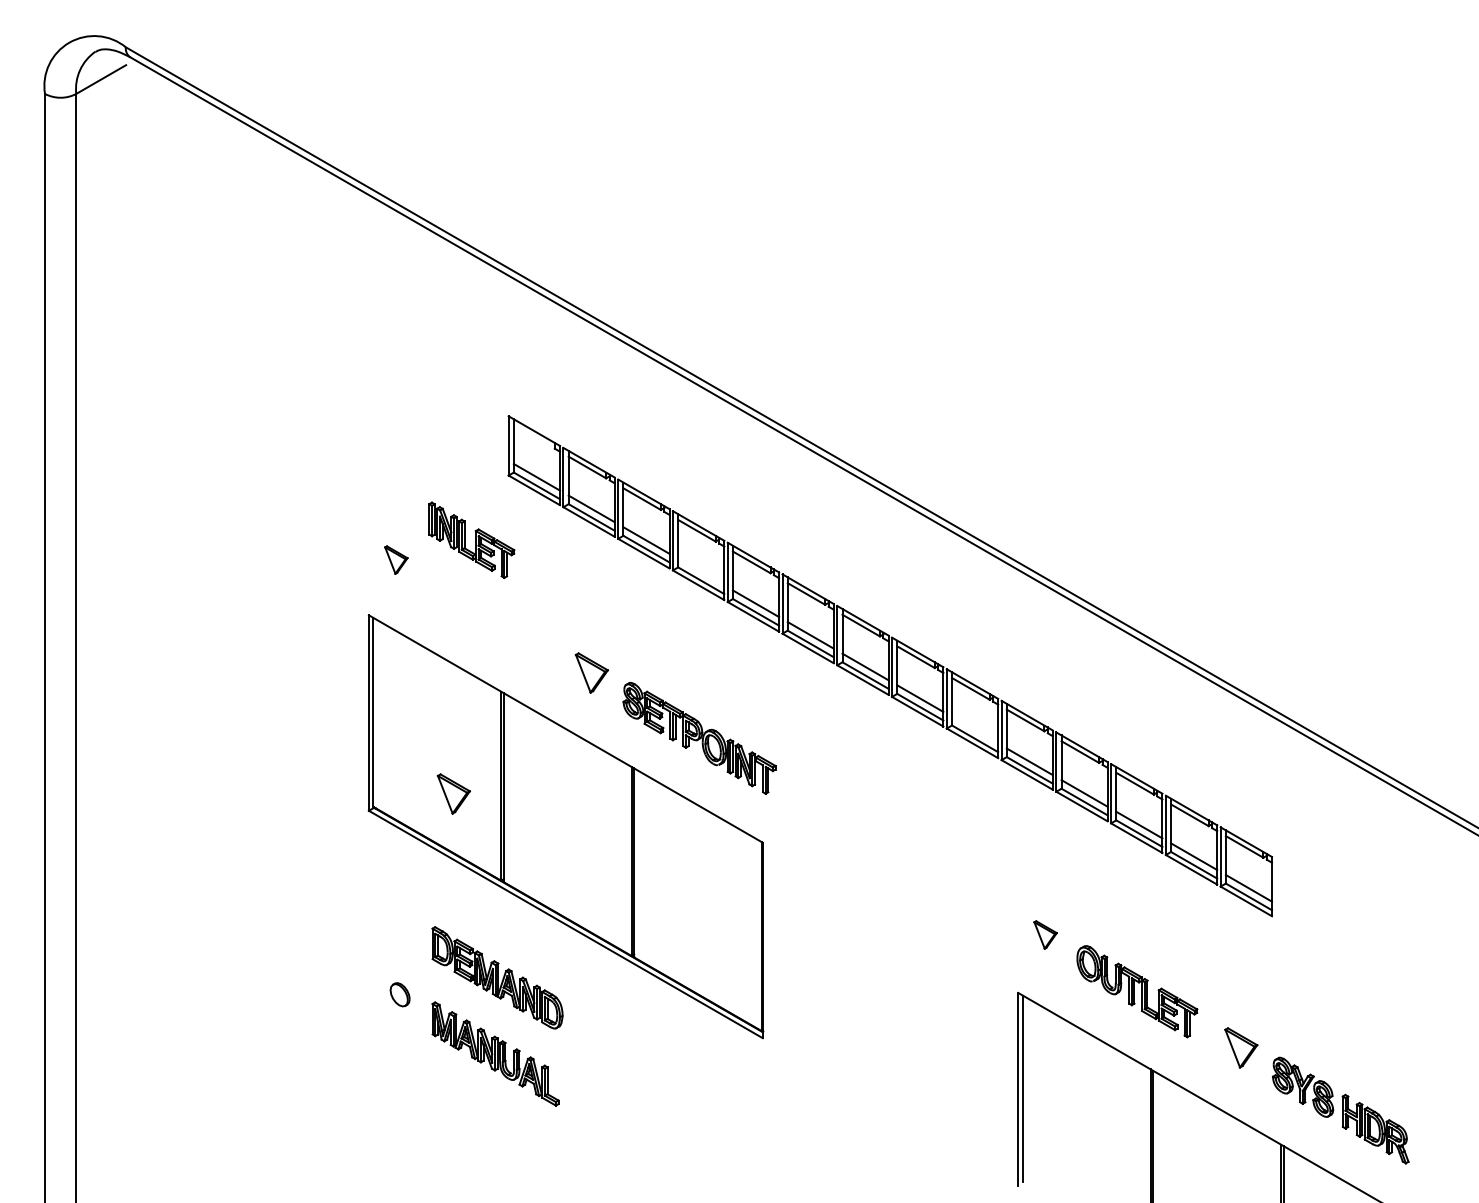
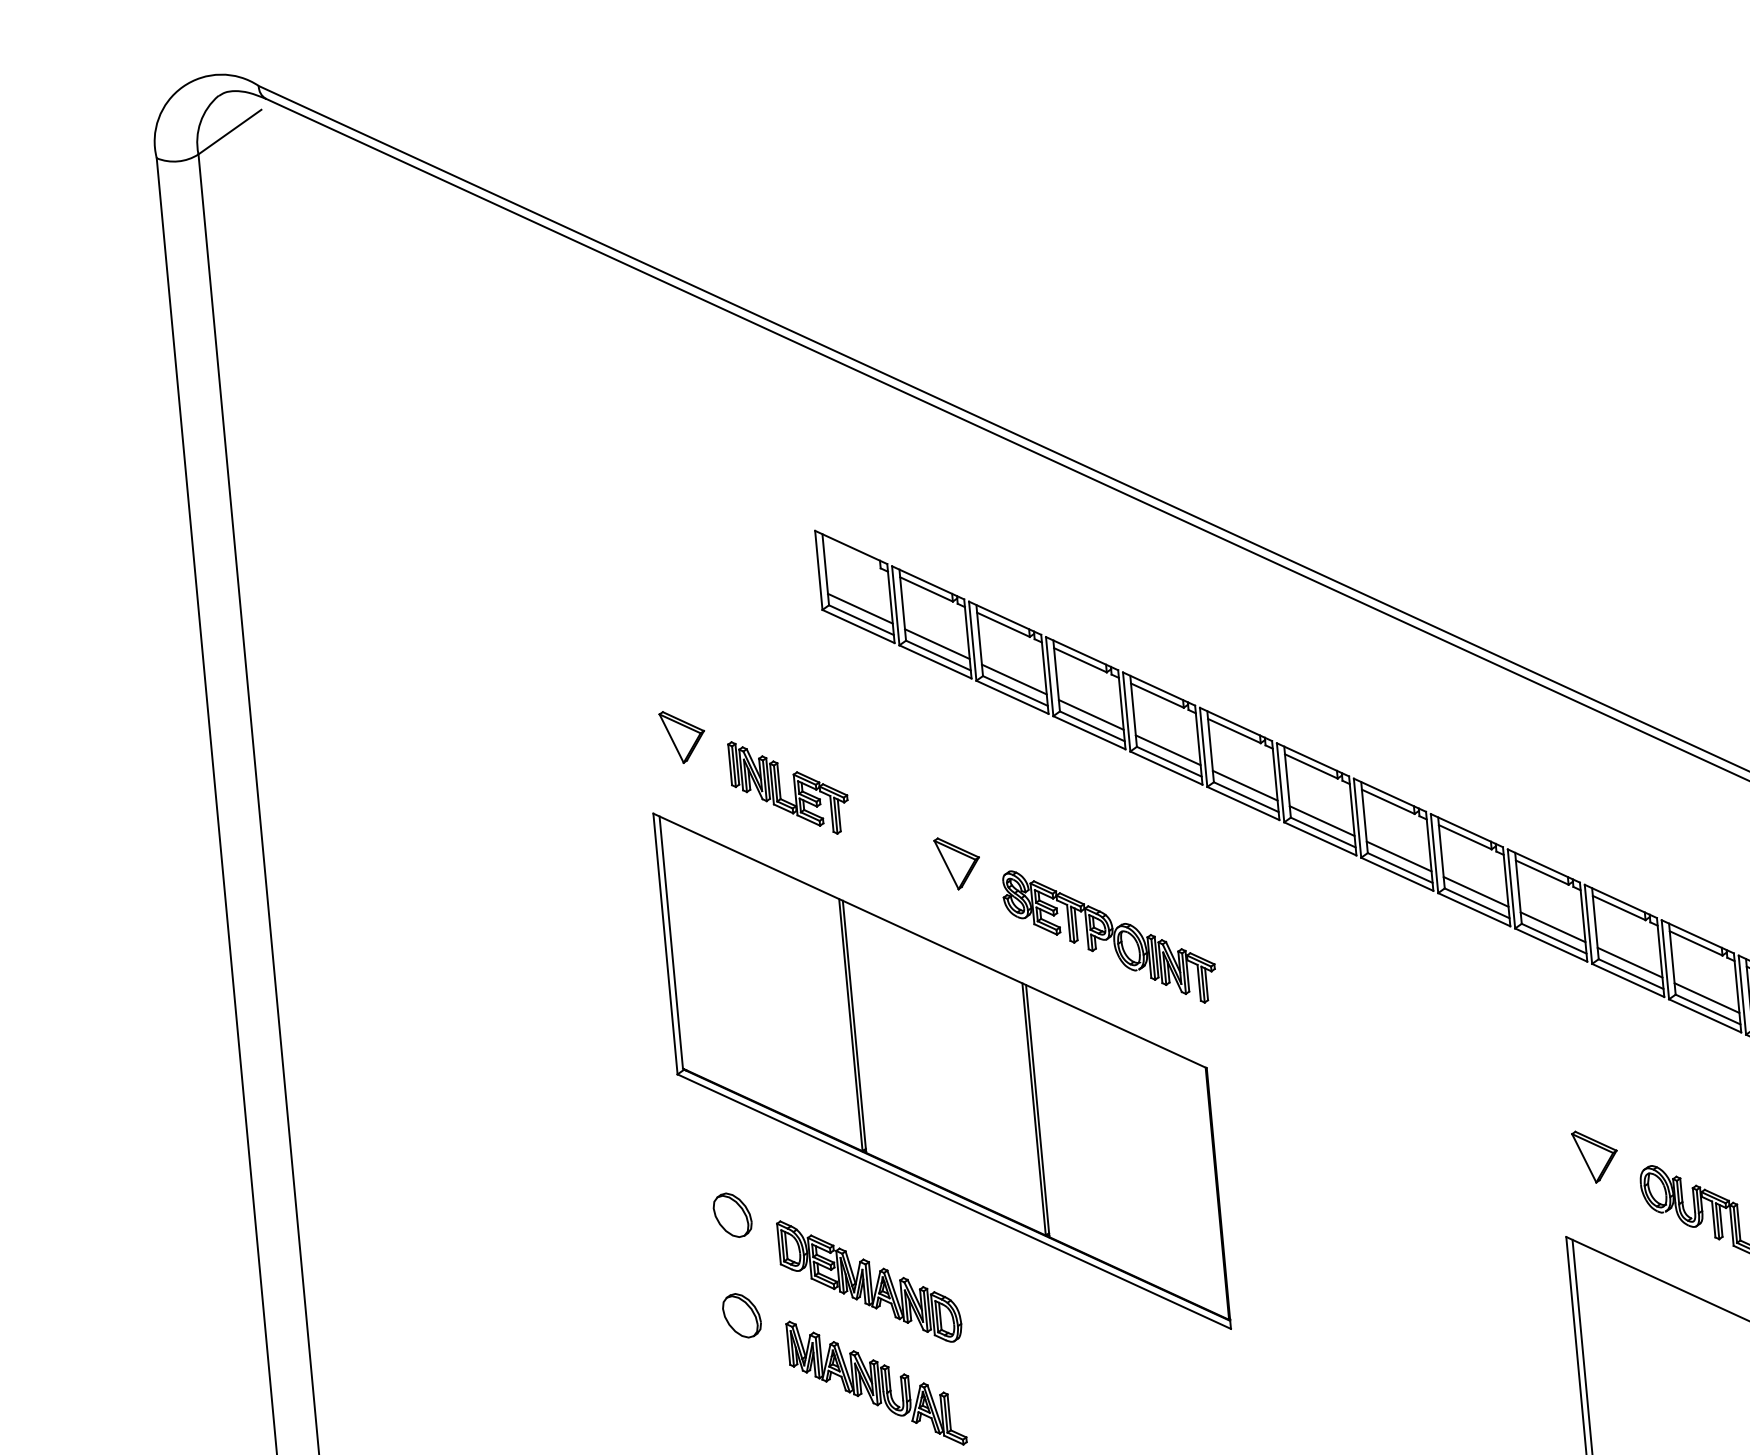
part: (471, 539) -> (788, 786), moved
part: (396, 559) -> (683, 735), size x1.43
line: (701, 571) -> (1091, 714), added
line: (975, 729) -> (1476, 890), added
part: (453, 793) -> (788, 1040), removed
part: (399, 918) -> (731, 1214), added
part: (1045, 934) -> (1595, 1155), size x1.43
part: (399, 994) -> (741, 1315), size x1.43

